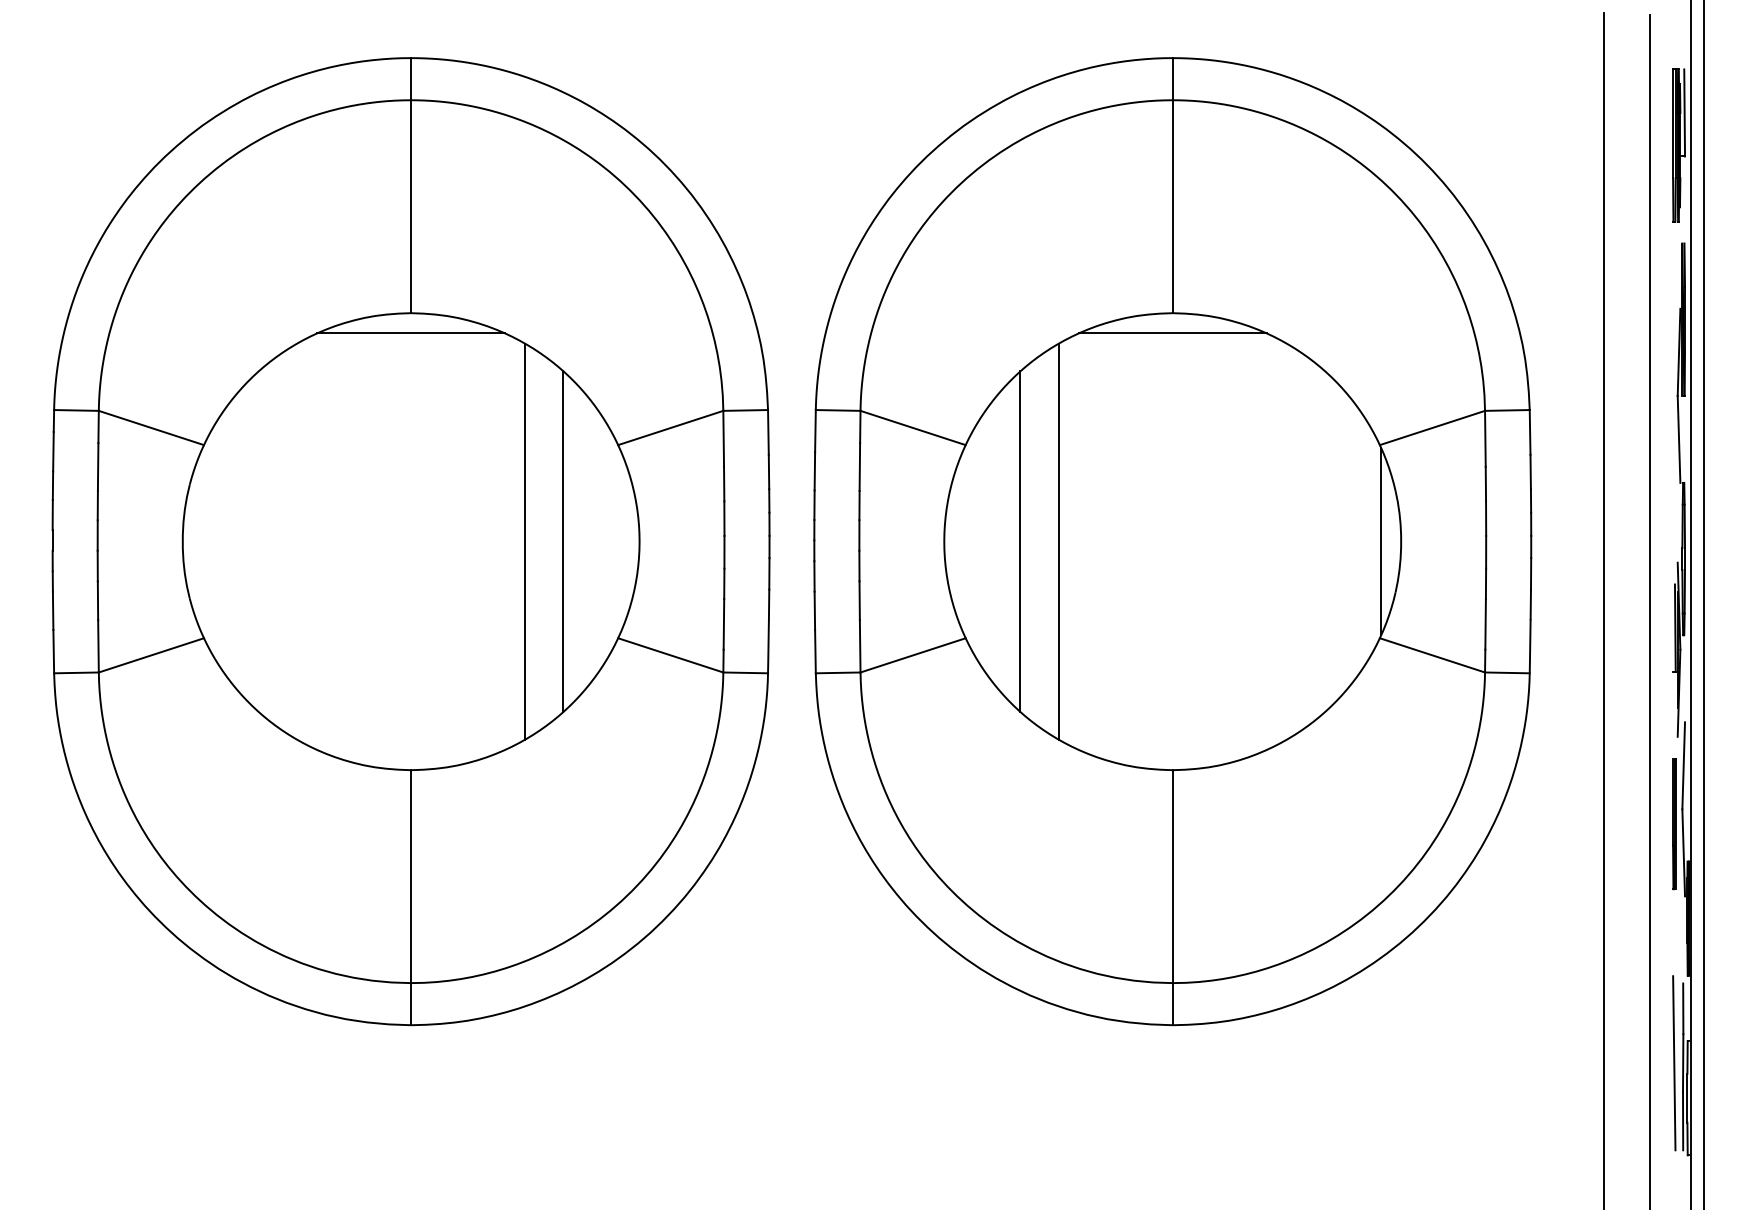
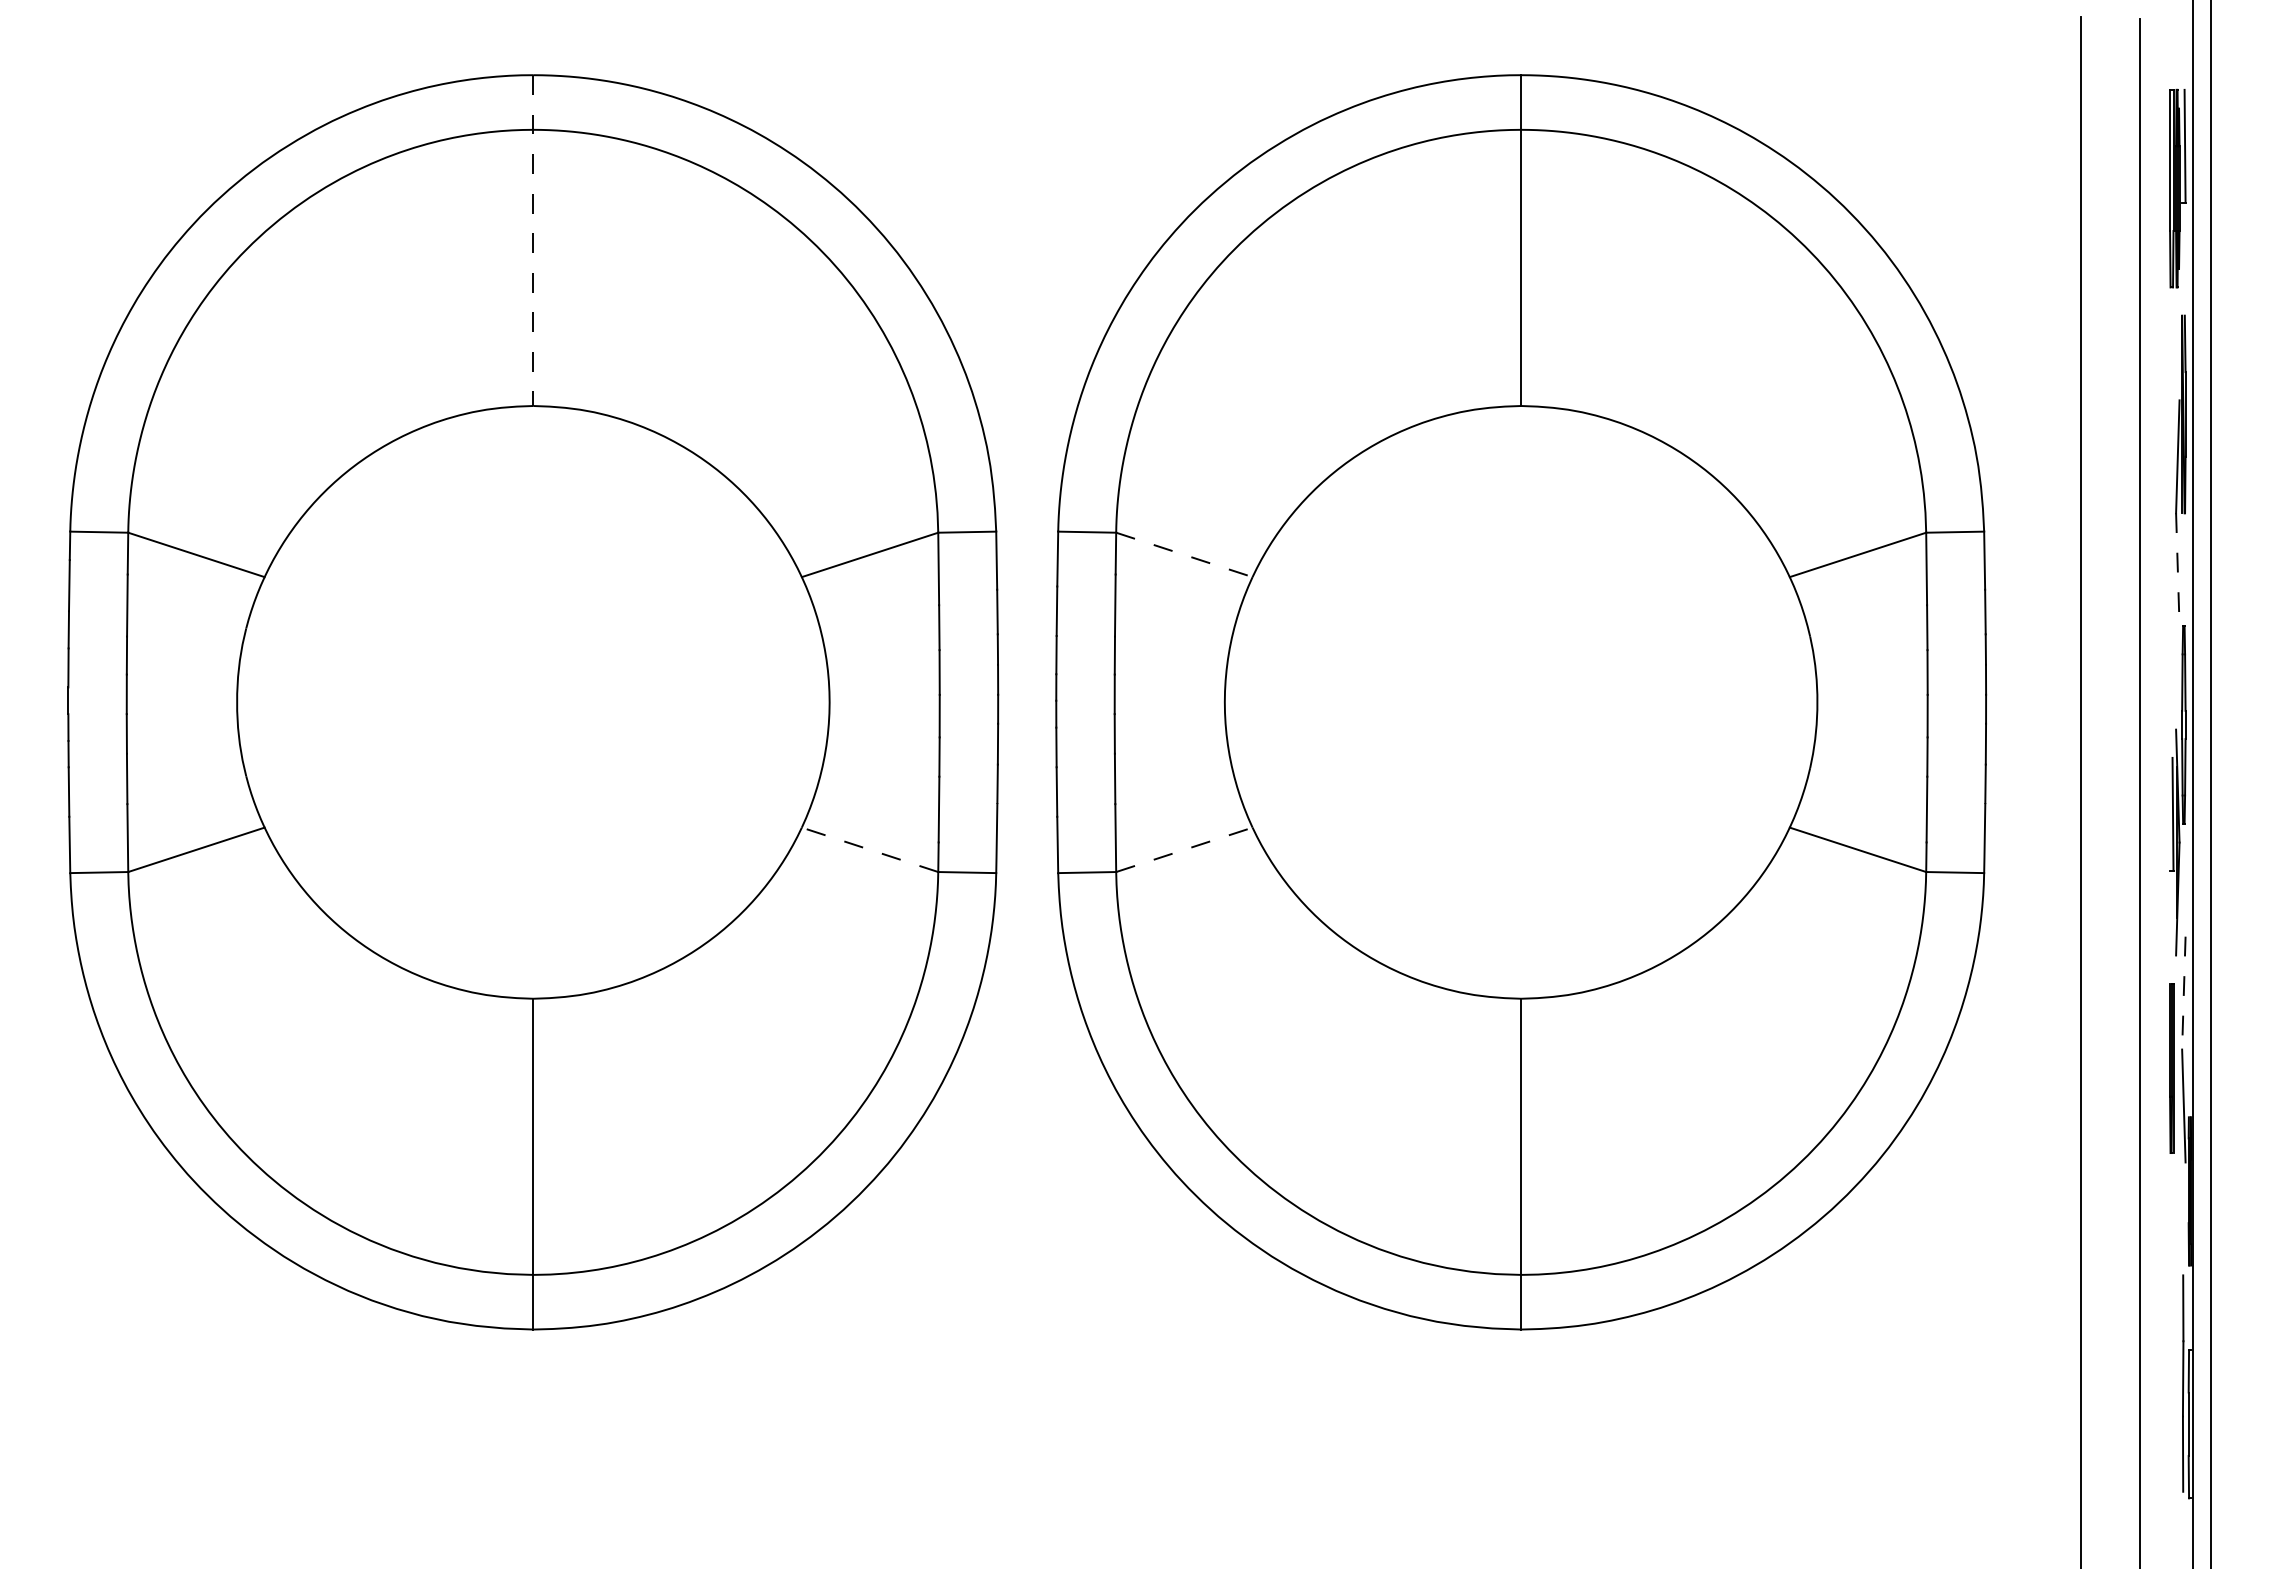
line: (411, 186) -> (533, 241), solid -> dashed
line: (411, 333) -> (533, 432), removed
line: (1173, 333) -> (1521, 432), removed
line: (913, 427) -> (1184, 554), solid -> dashed
line: (1678, 440) -> (2177, 570), solid -> dashed
line: (525, 541) -> (681, 702), removed
line: (563, 541) -> (730, 702), removed
line: (1020, 541) -> (1323, 702), removed
line: (1058, 541) -> (1373, 701), removed
line: (1381, 541) -> (1791, 702), removed
line: (671, 655) -> (870, 849), solid -> dashed
line: (913, 655) -> (1184, 849), solid -> dashed
line: (1683, 766) -> (2183, 993), solid -> dashed
line: (1674, 1062) -> (2171, 1378), removed

